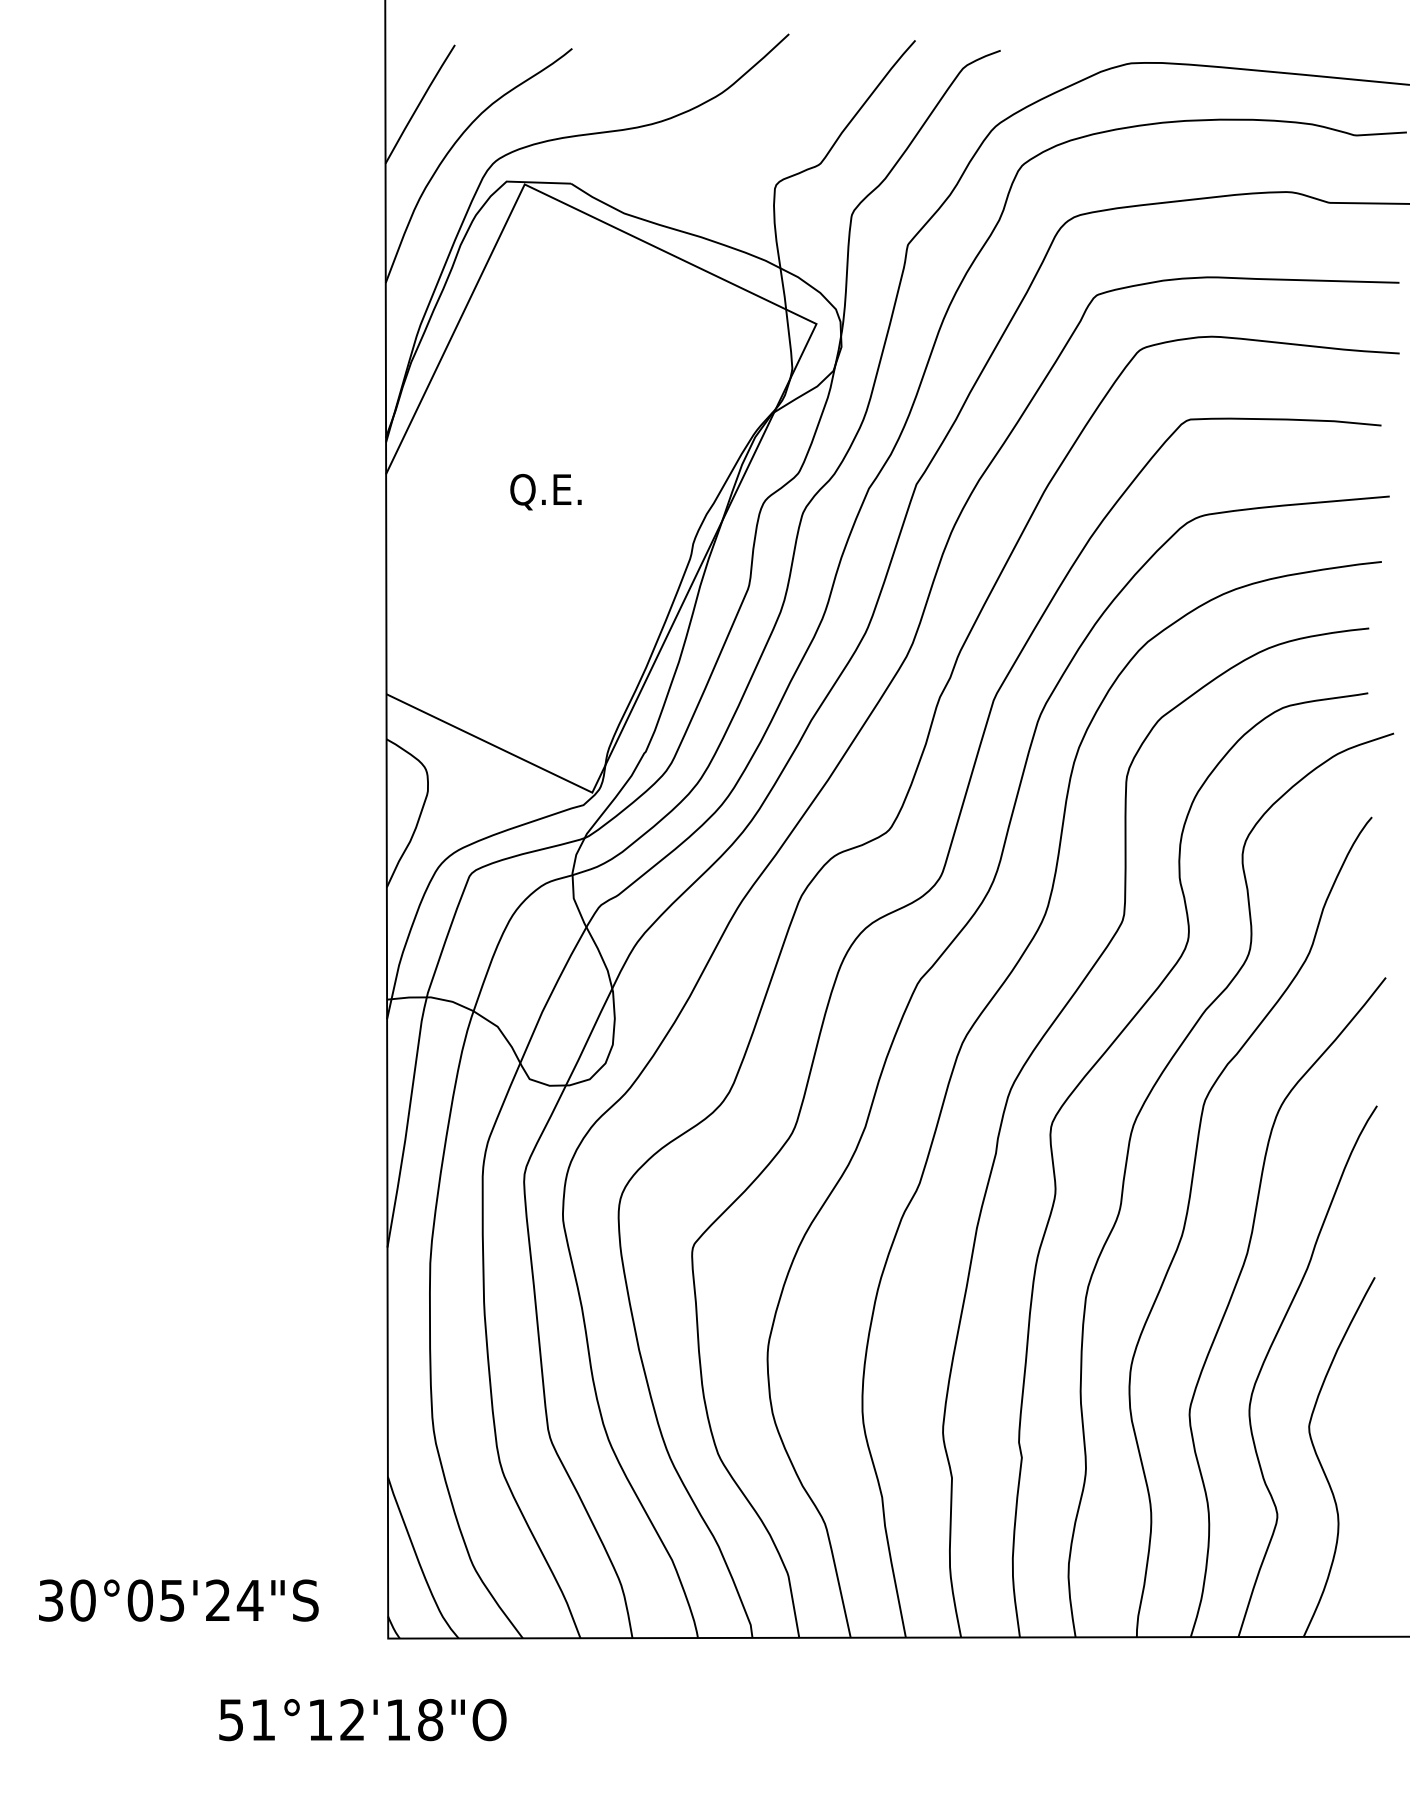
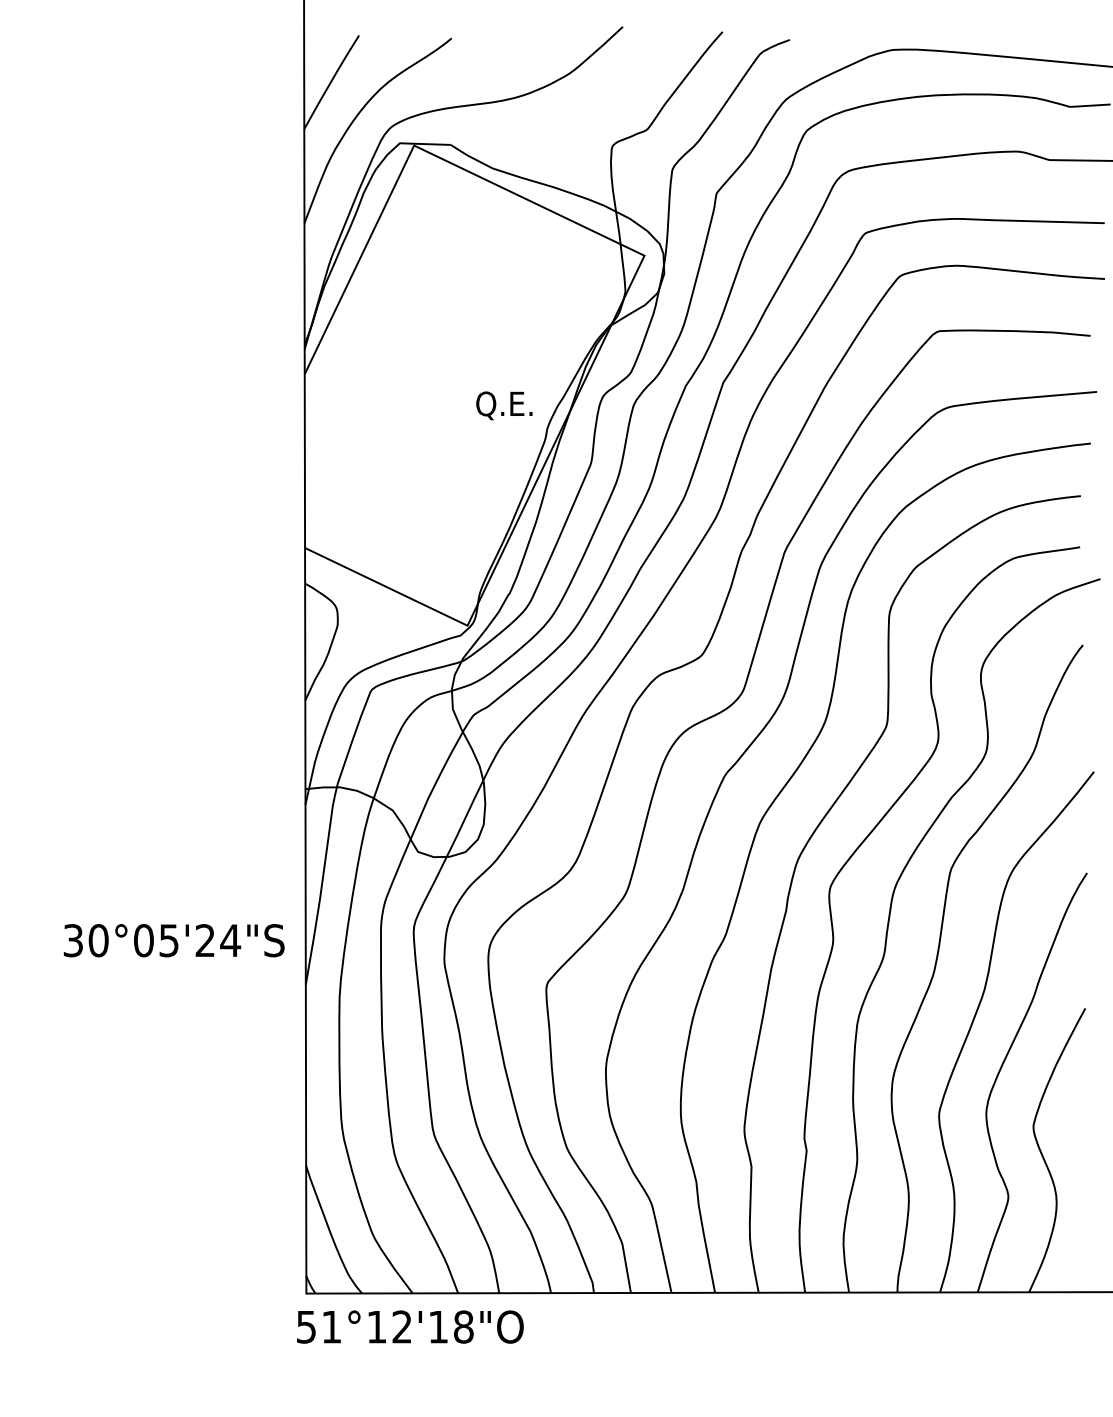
text: (545, 492) -> (503, 406), moved
text: (178, 1600) -> (173, 940), moved
text: (362, 1720) -> (410, 1327), moved

